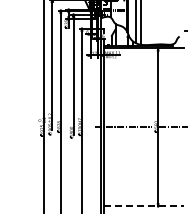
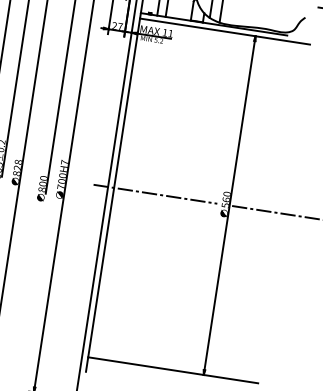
line: (143, 206) -> (172, 370), dashed -> solid

